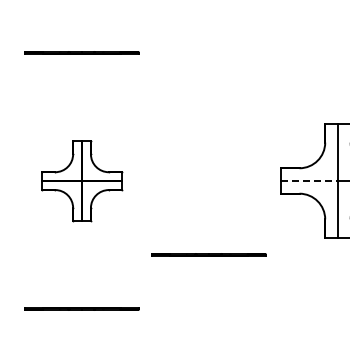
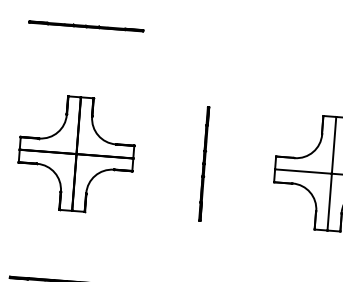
line: (209, 180) -> (203, 163), added
line: (309, 180) -> (303, 171), dashed -> solid
part: (82, 181) -> (77, 154), size x1.43
line: (208, 254) -> (197, 237), removed

